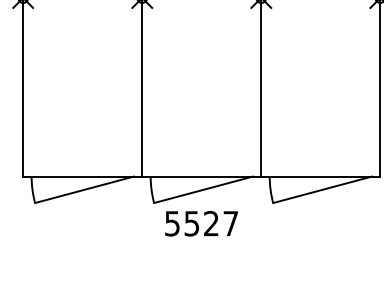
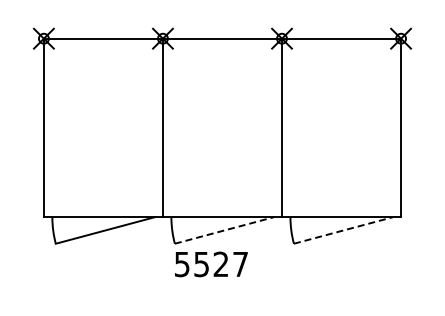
line: (203, 189) -> (224, 230), solid -> dashed
line: (322, 189) -> (343, 230), solid -> dashed
text: (201, 223) -> (211, 264), moved

